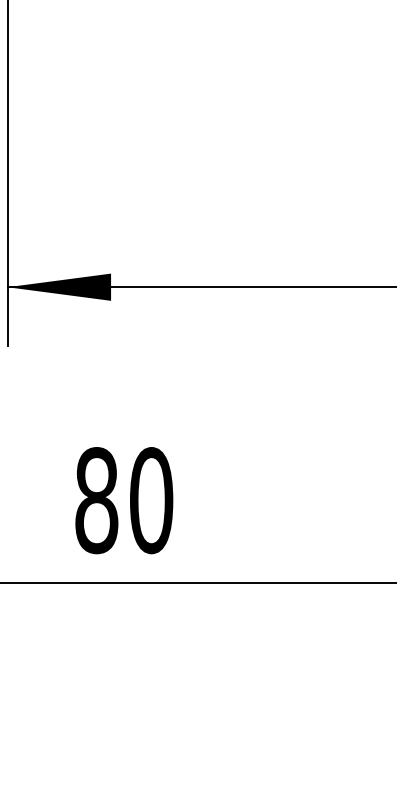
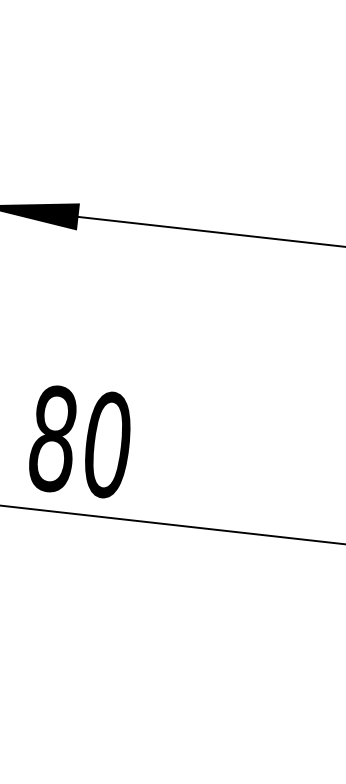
text: (124, 500) -> (80, 441), moved

